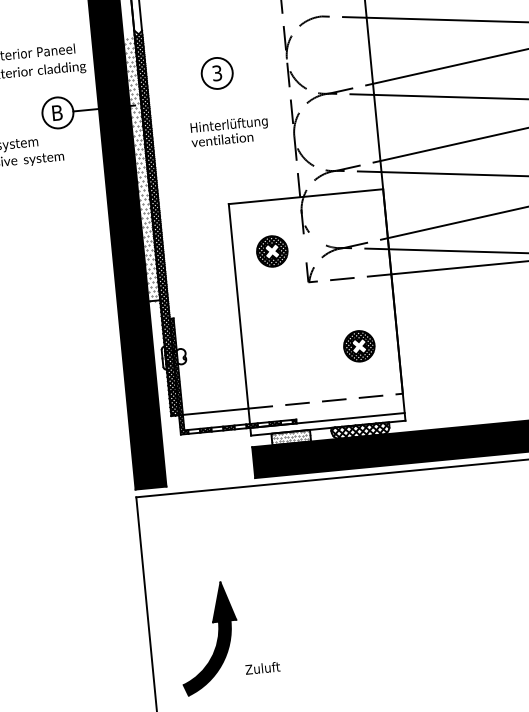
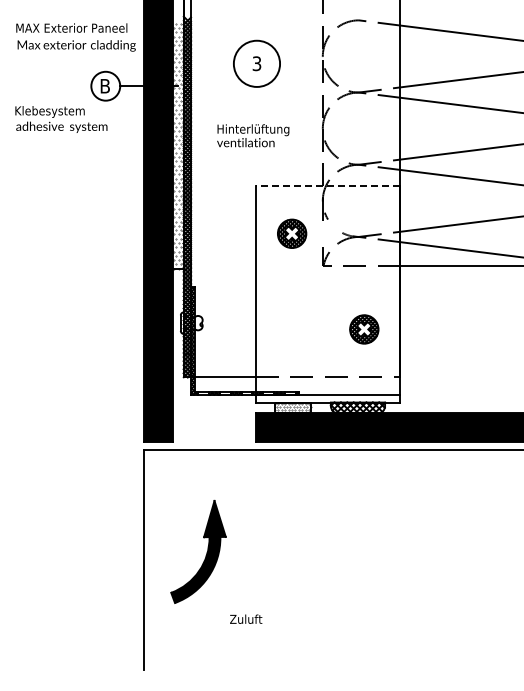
circle: (216, 73) -> (256, 63), size x1.6
text: (229, 131) -> (253, 135), moved
line: (305, 196) -> (327, 185), solid -> dashed
part: (217, 638) -> (206, 552), moved

